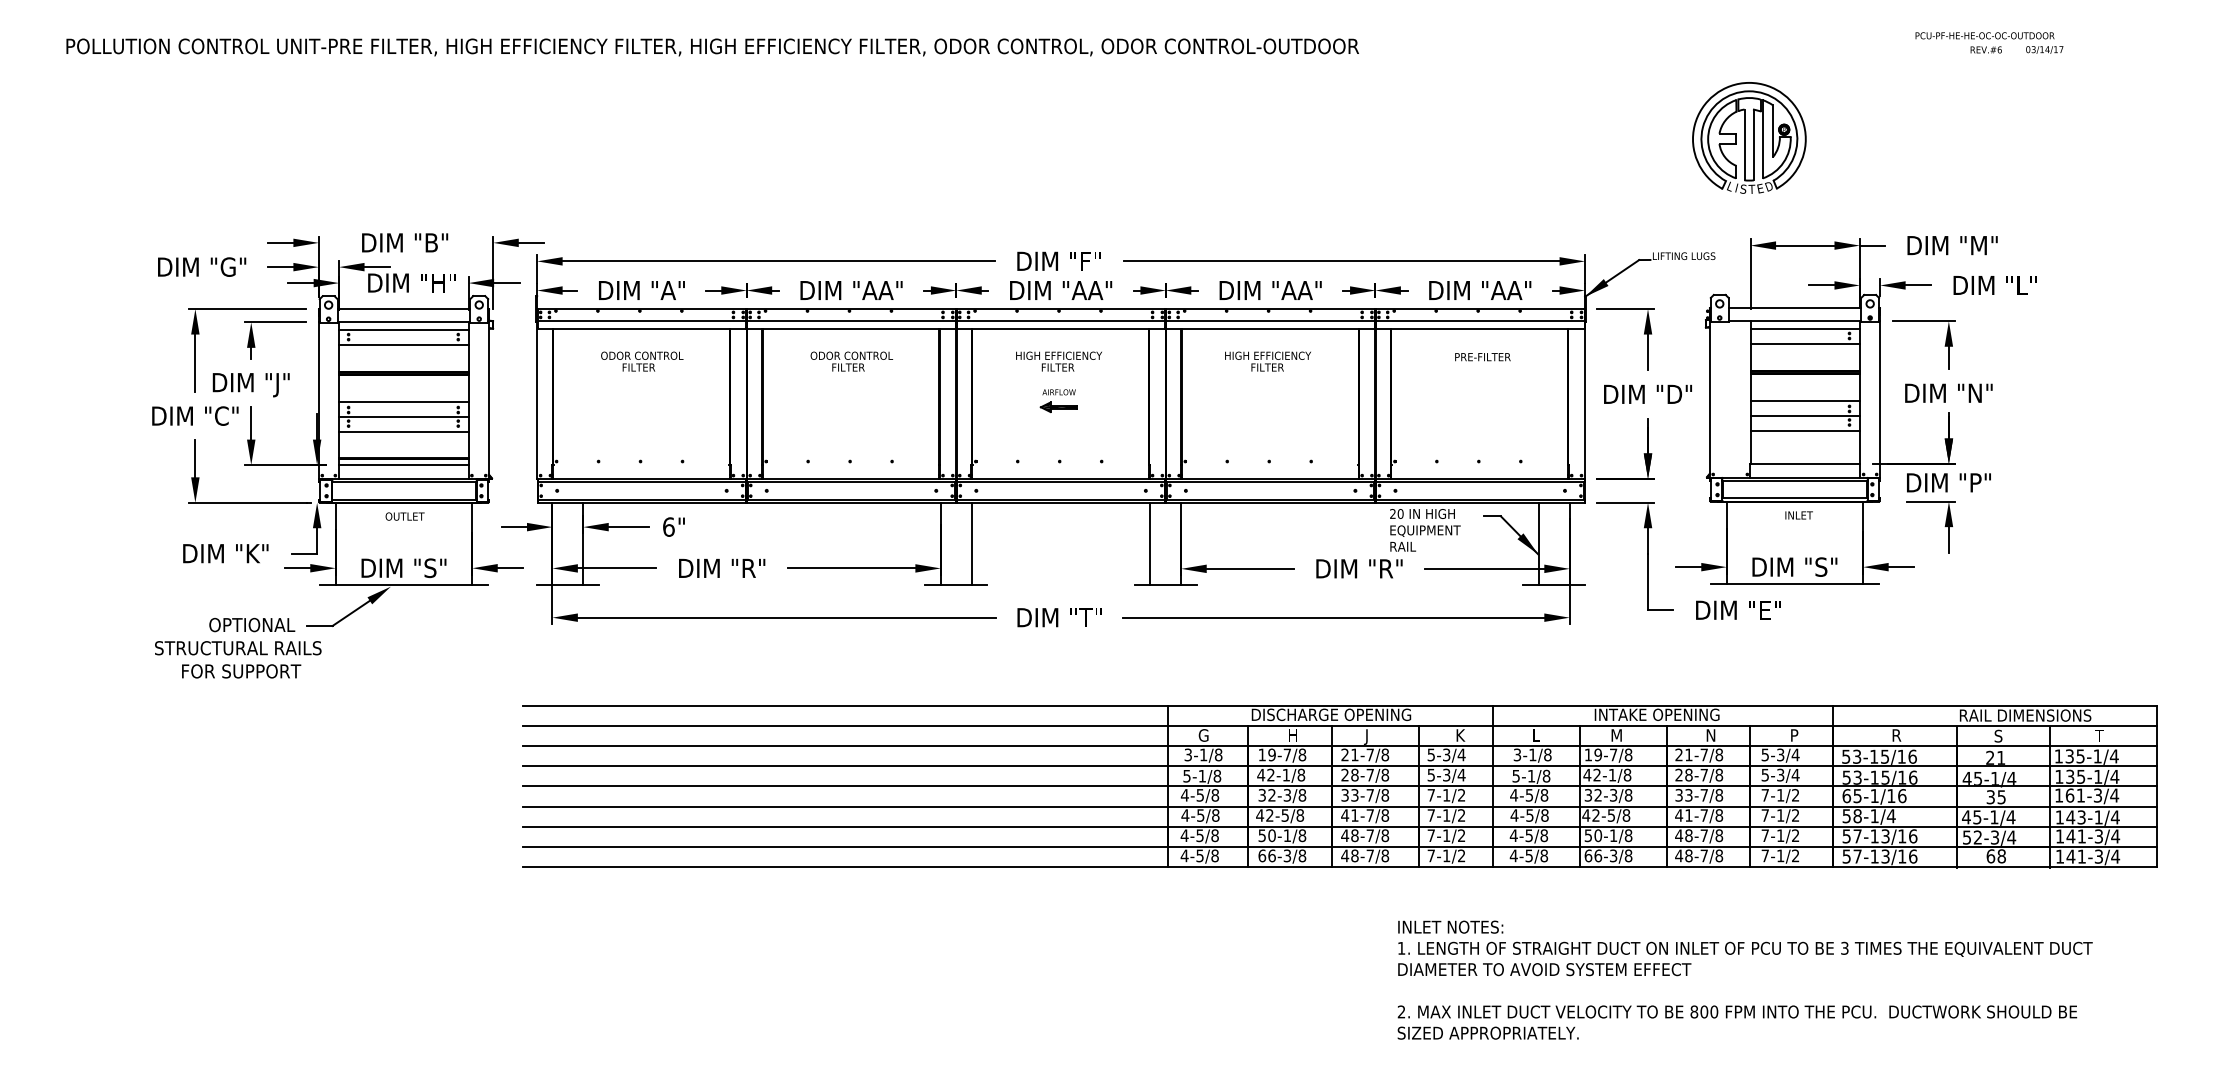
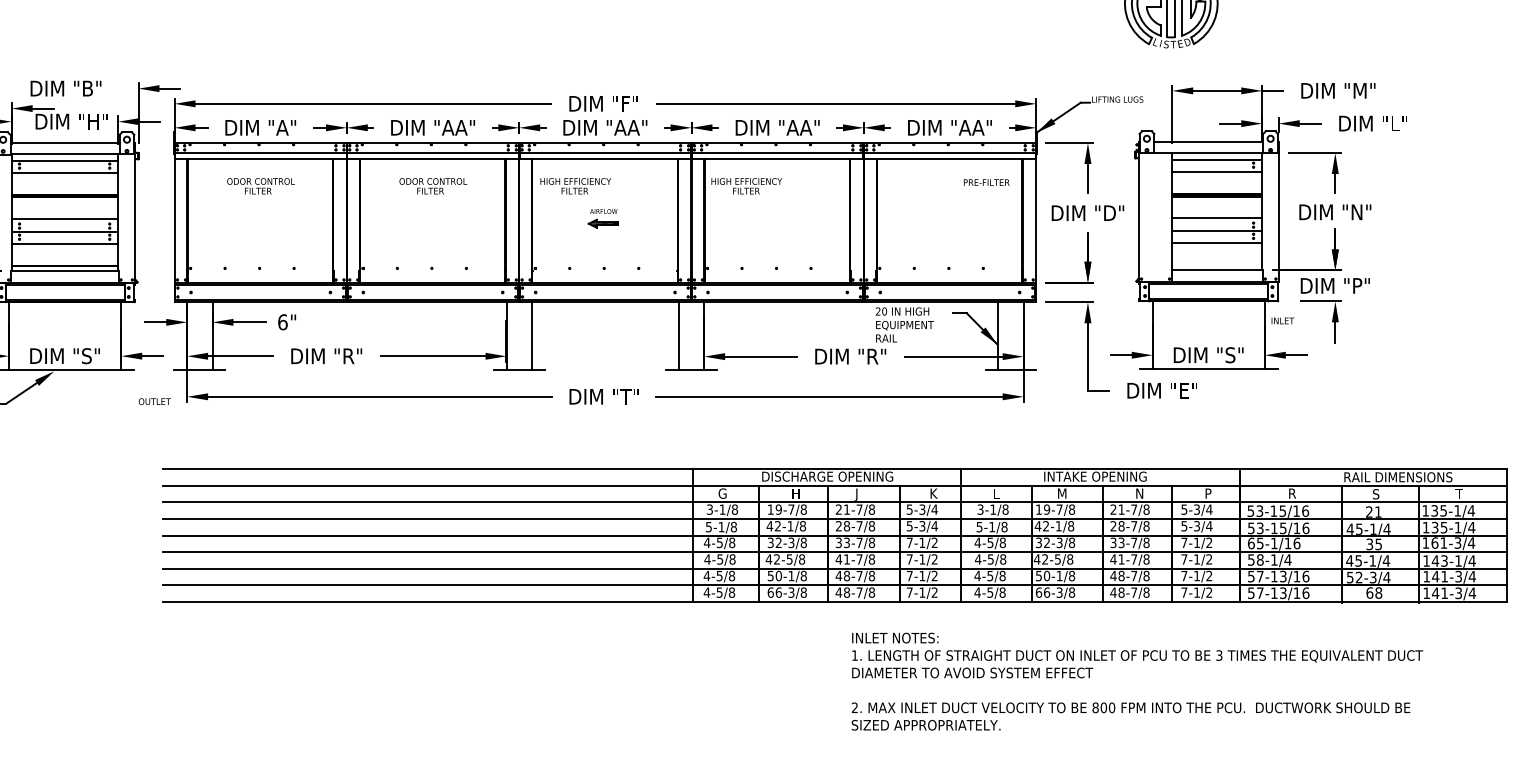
text: (1482, 357) -> (986, 182), moved
text: (1058, 361) -> (575, 186), moved
text: (1267, 361) -> (746, 186), moved
text: (1798, 515) -> (1282, 321), moved
text: (404, 516) -> (154, 401), moved
text: (1744, 979) -> (1136, 681), moved

